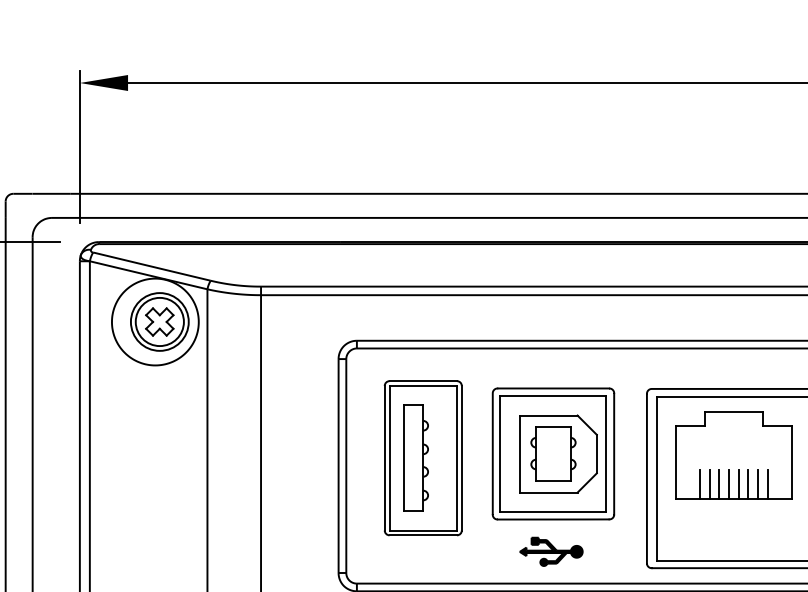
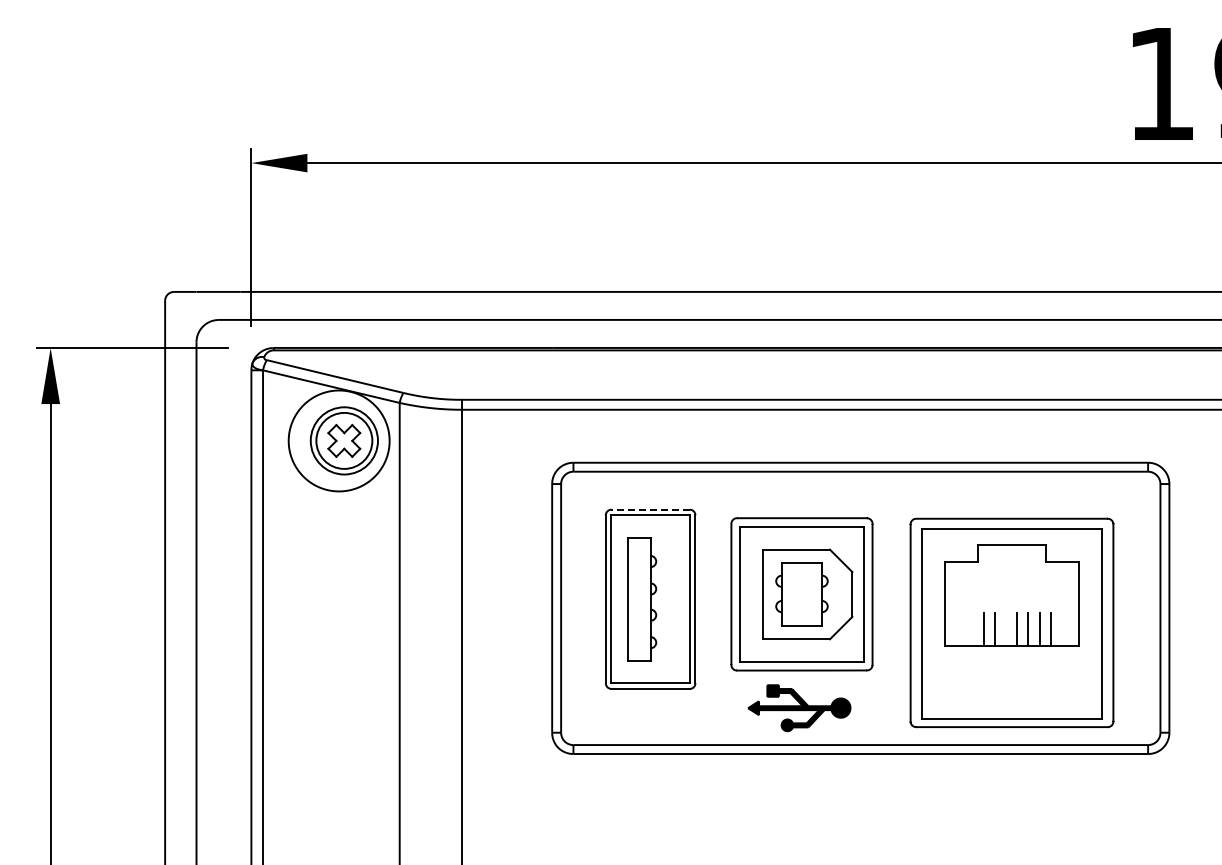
line: (423, 380) -> (650, 509), solid -> dashed
line: (700, 484) -> (972, 629), removed
line: (728, 484) -> (1005, 629), removed
part: (551, 551) -> (799, 707), size x1.4

